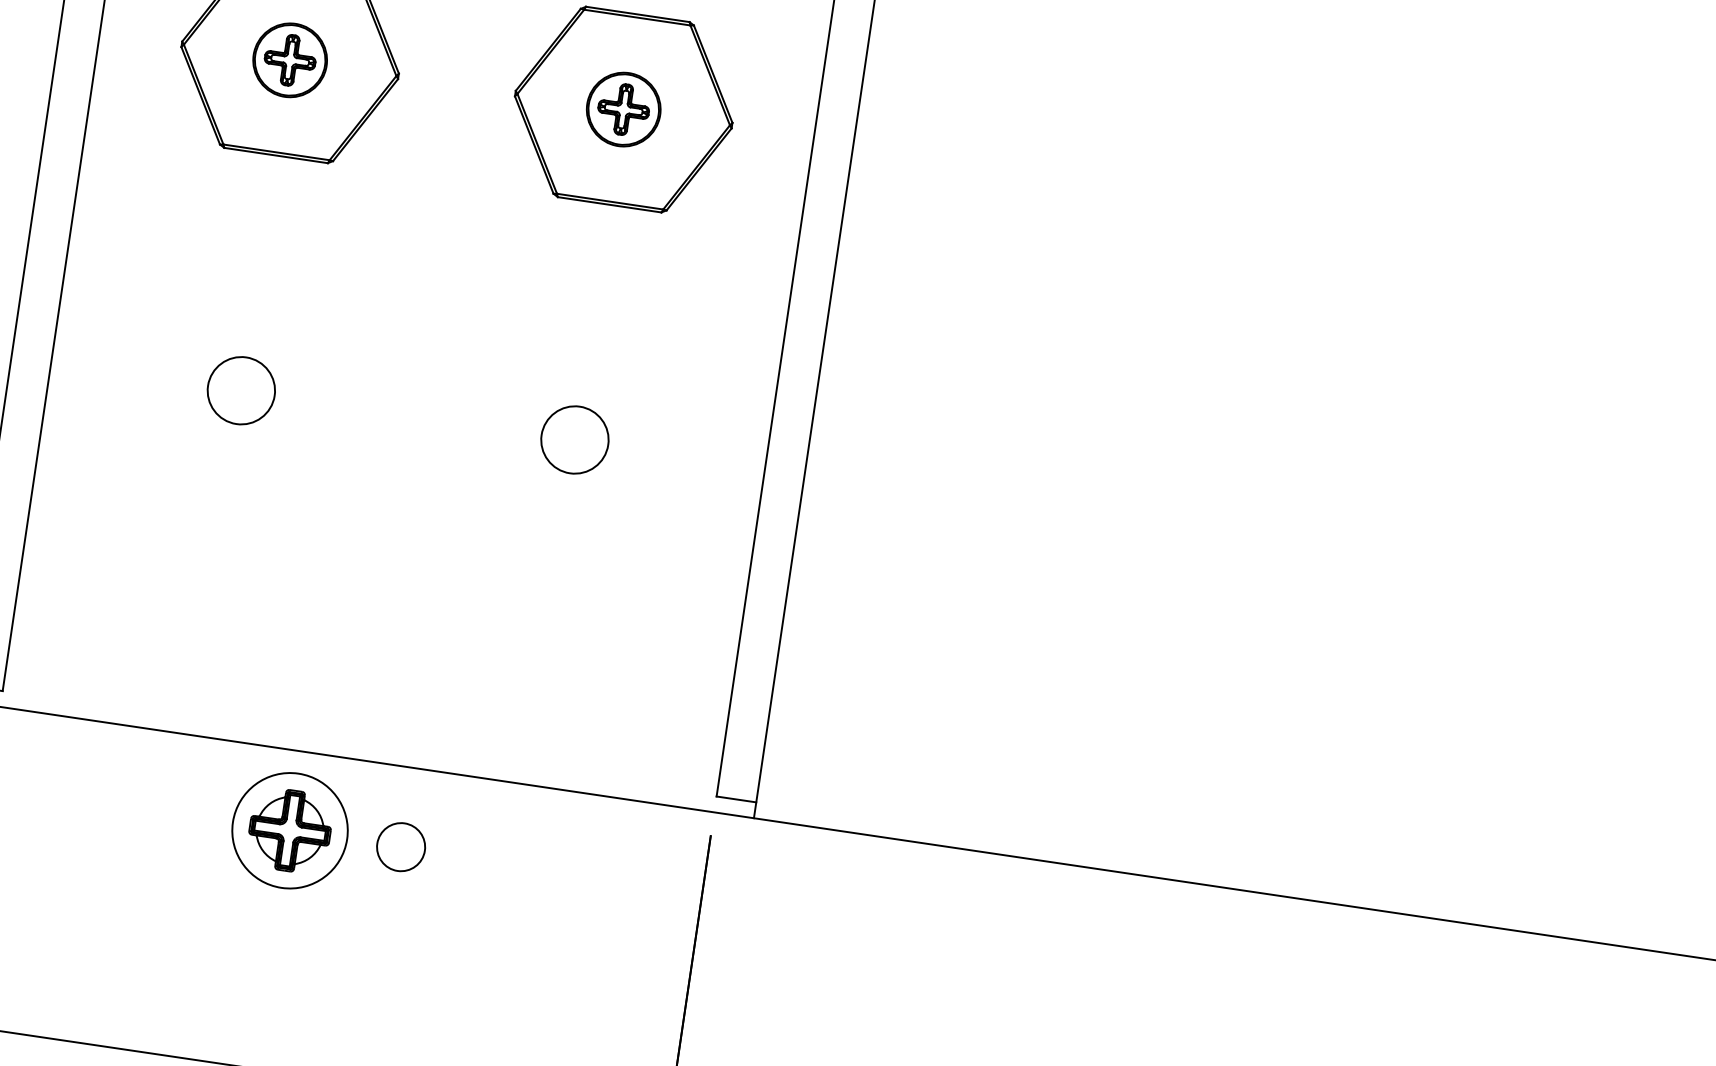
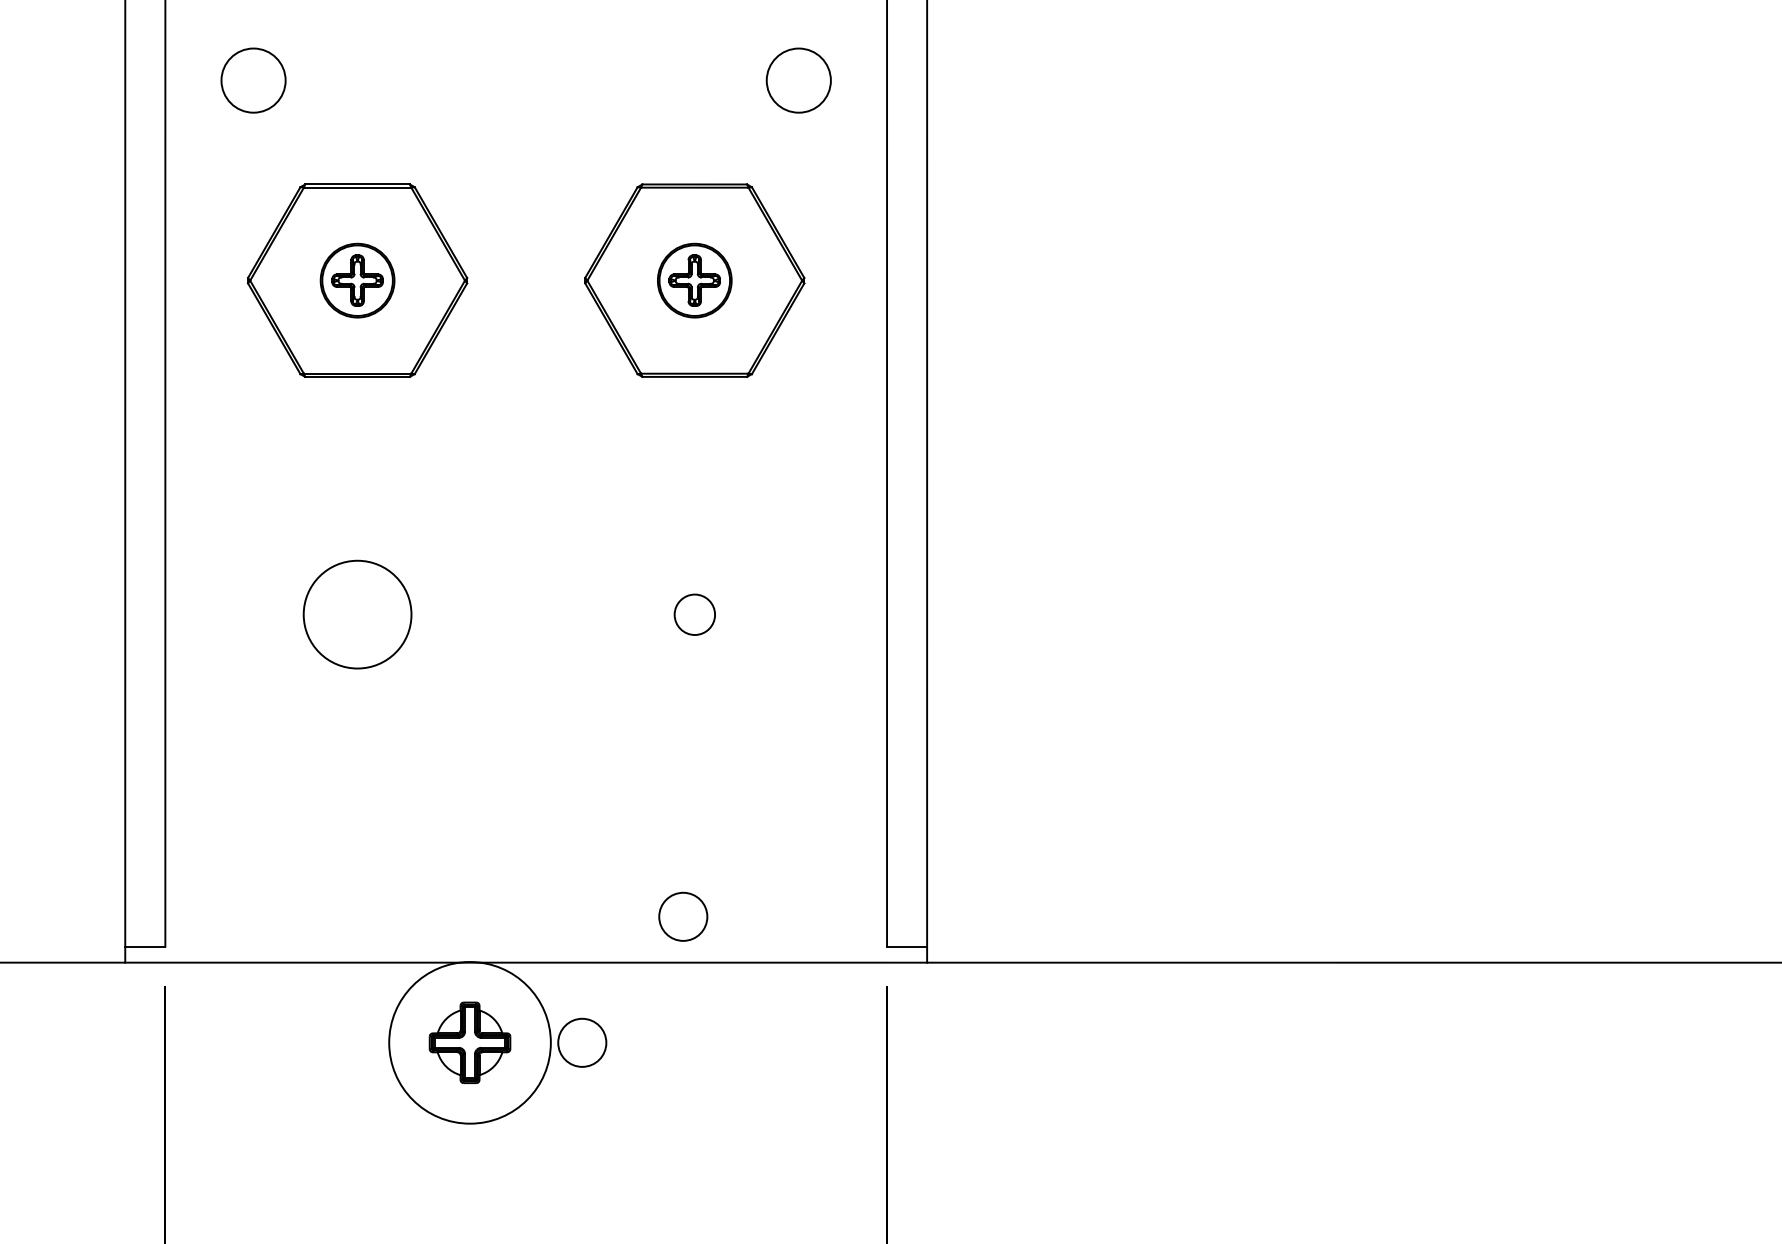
circle: (241, 390) -> (357, 614), size x1.6
circle: (574, 439) -> (694, 614), size x0.6
circle: (519, 736) -> (683, 916), added
circle: (289, 830) -> (469, 1042), size x1.4

